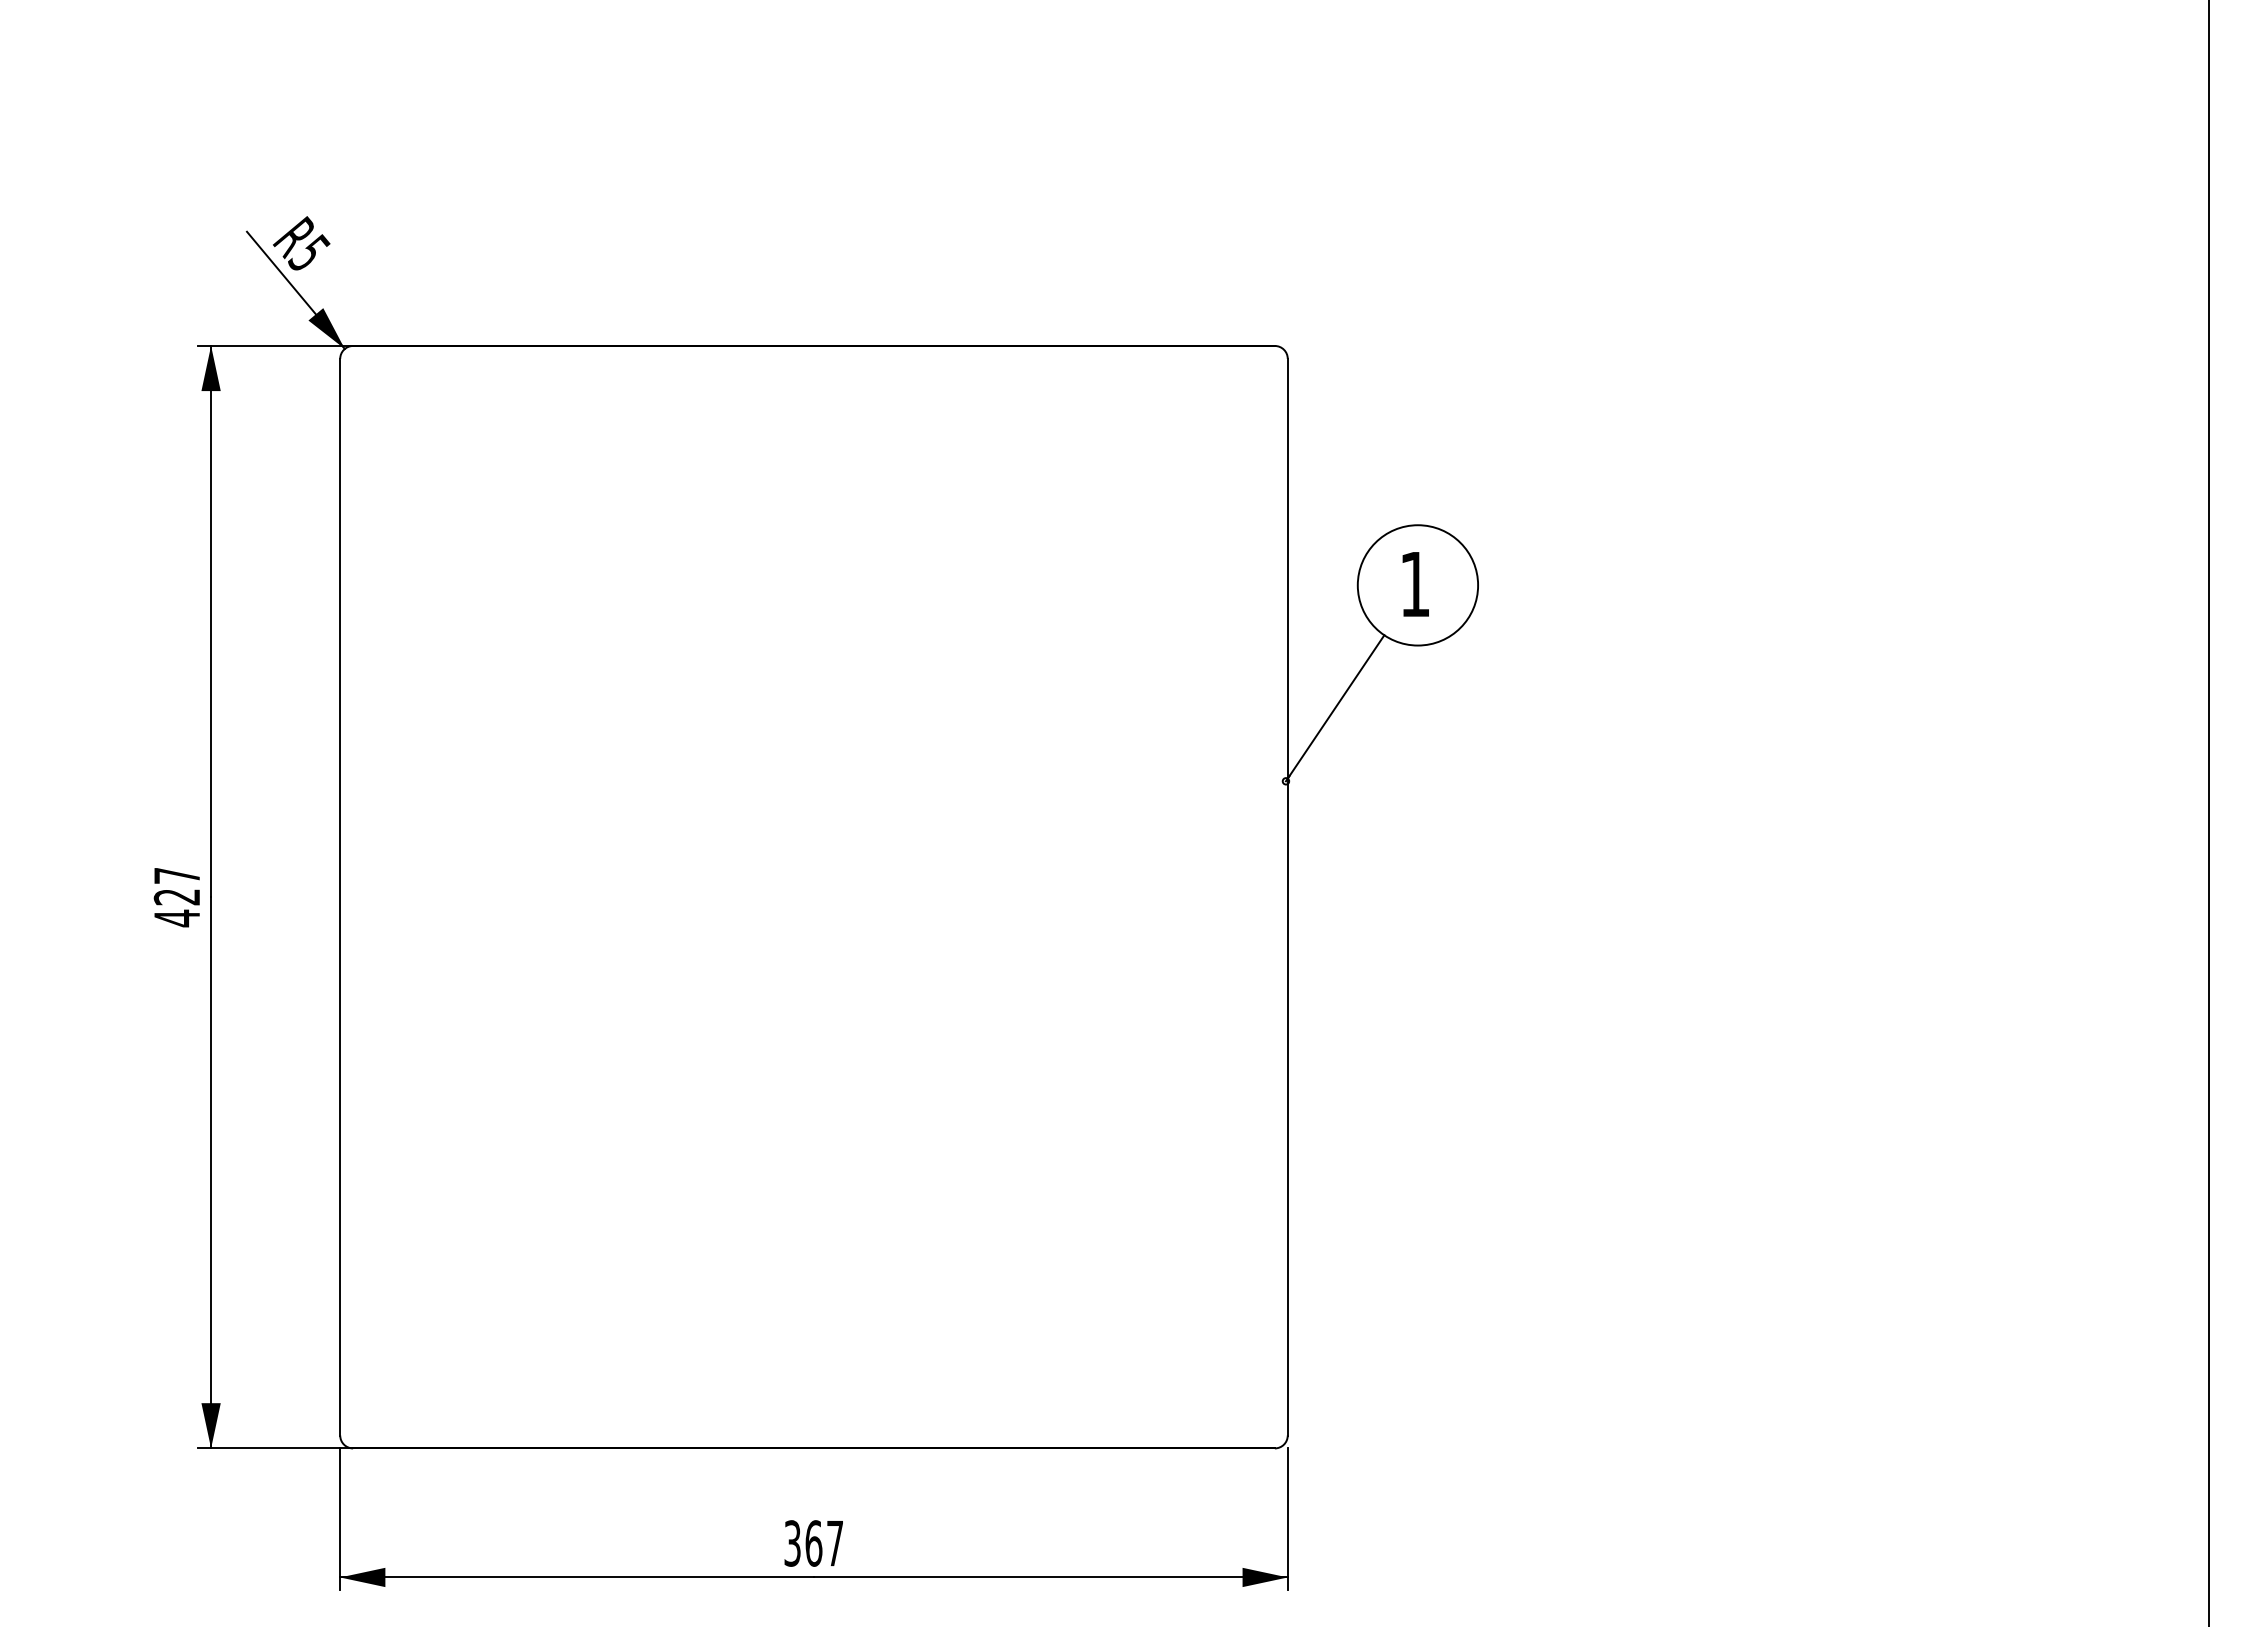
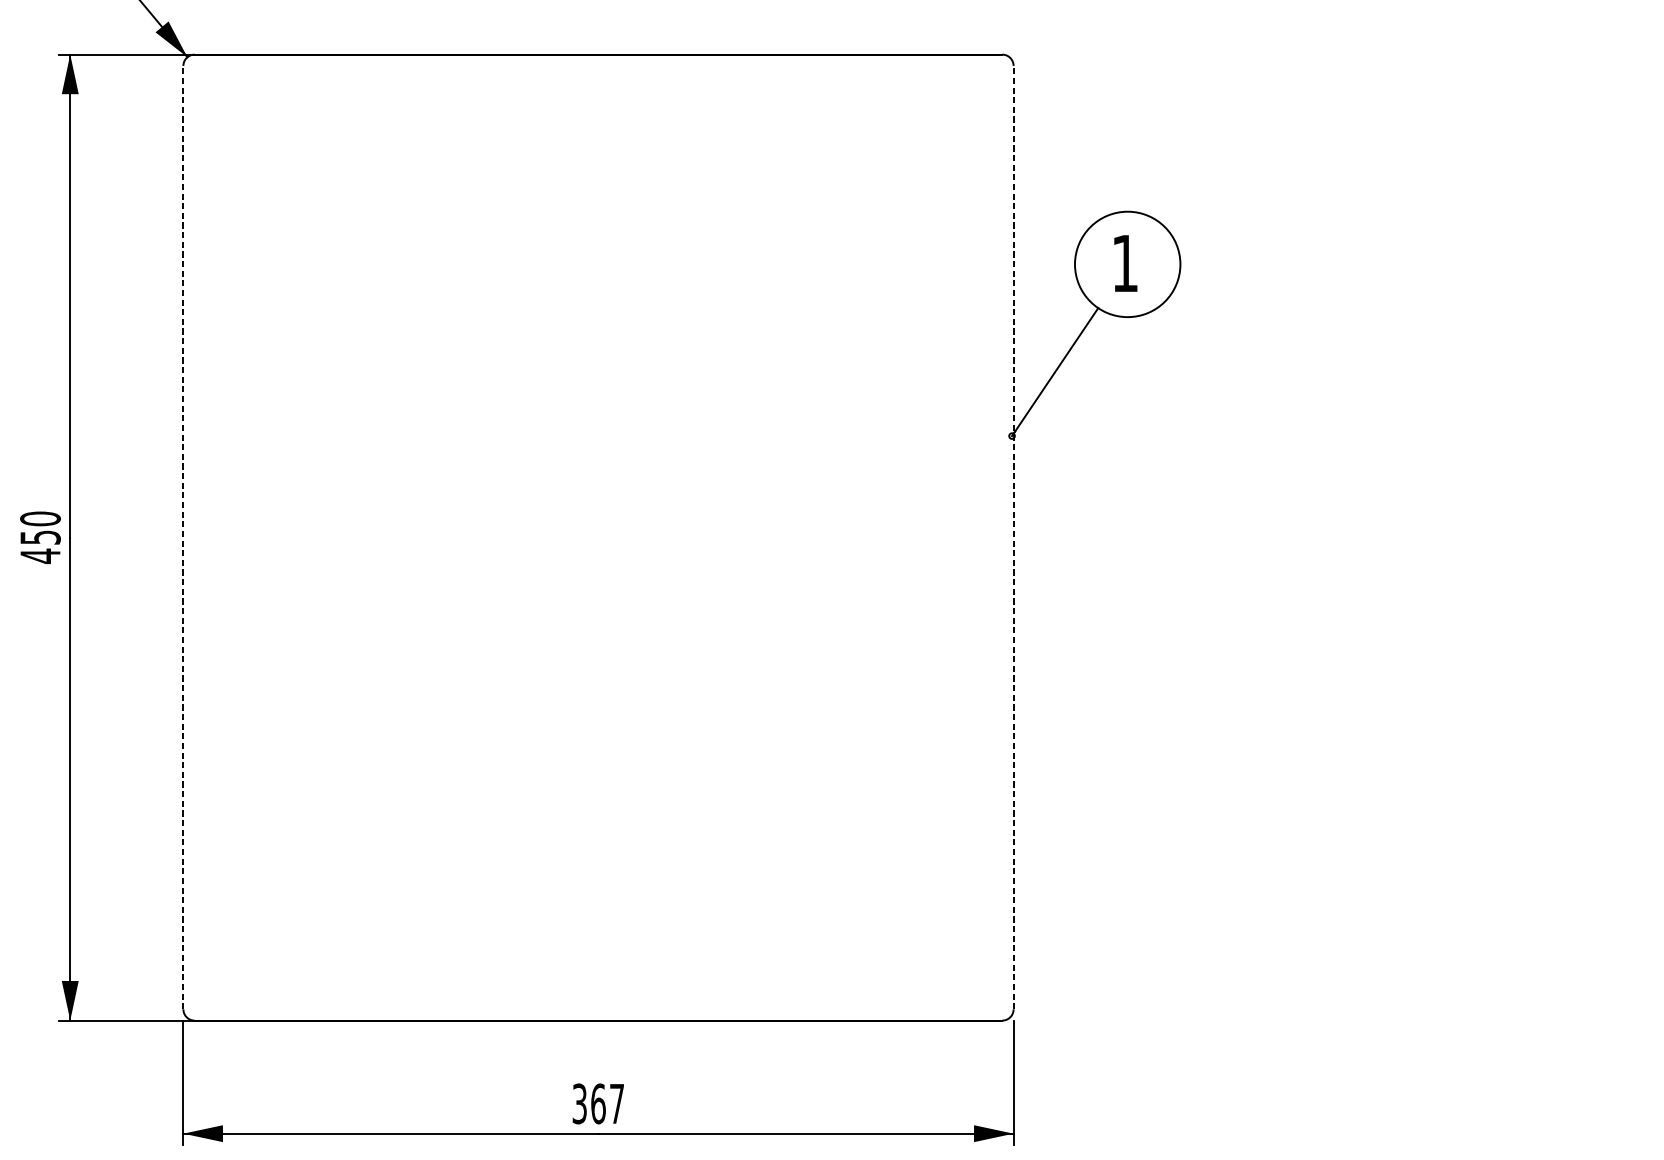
text: (176, 886) -> (39, 528), 427 -> 450
line: (340, 896) -> (183, 537), solid -> dashed
line: (1287, 896) -> (1013, 537), solid -> dashed

